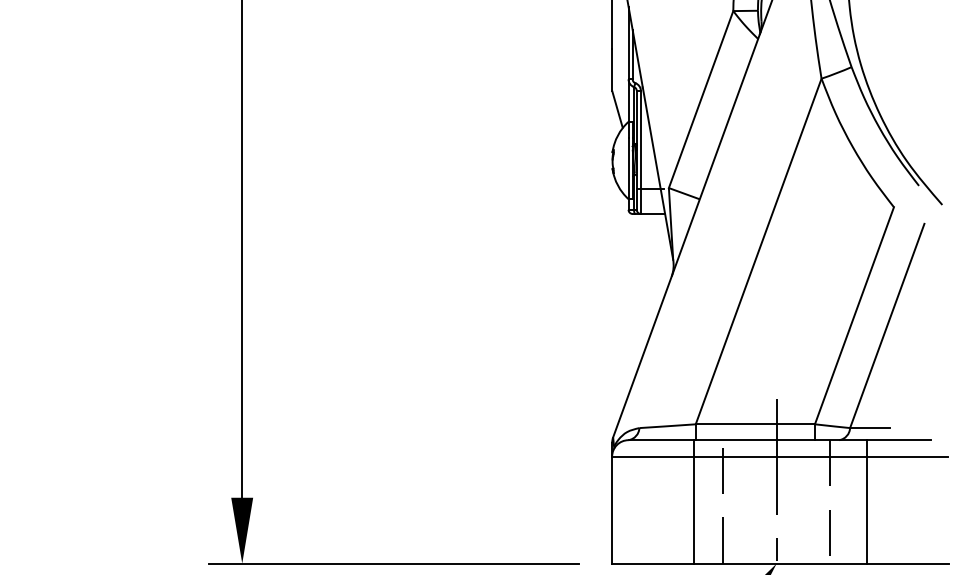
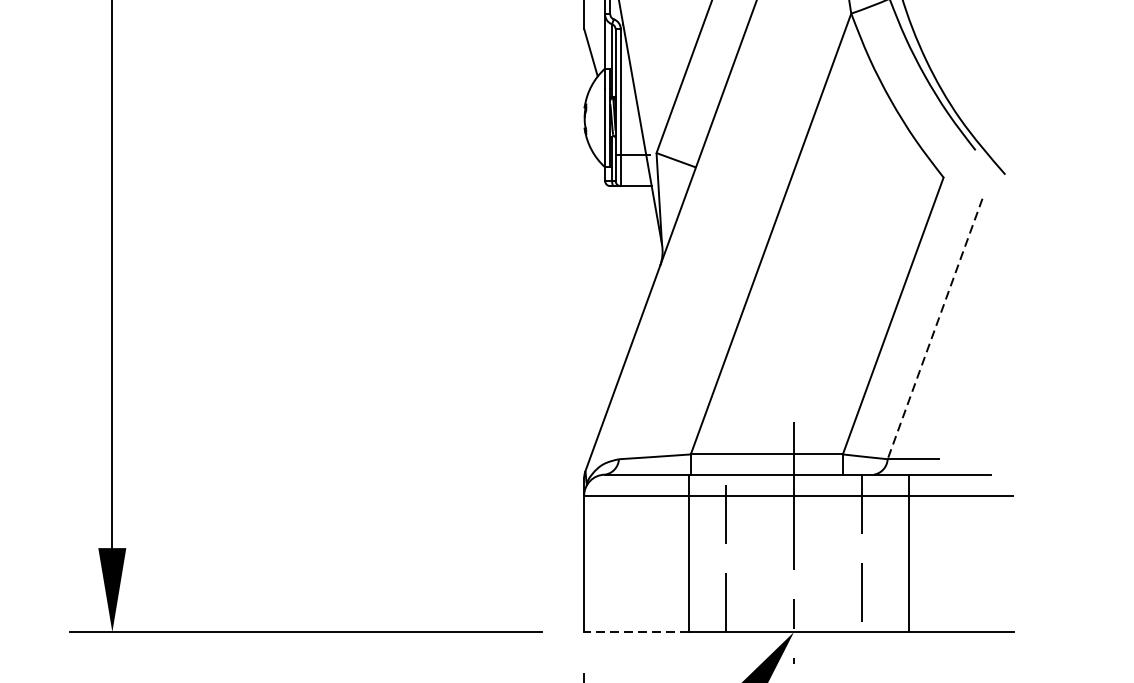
line: (887, 325) -> (935, 328), solid -> dashed
line: (652, 563) -> (635, 631), solid -> dashed

